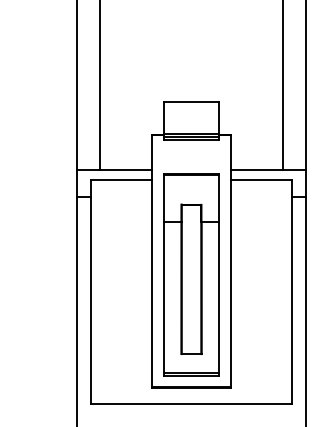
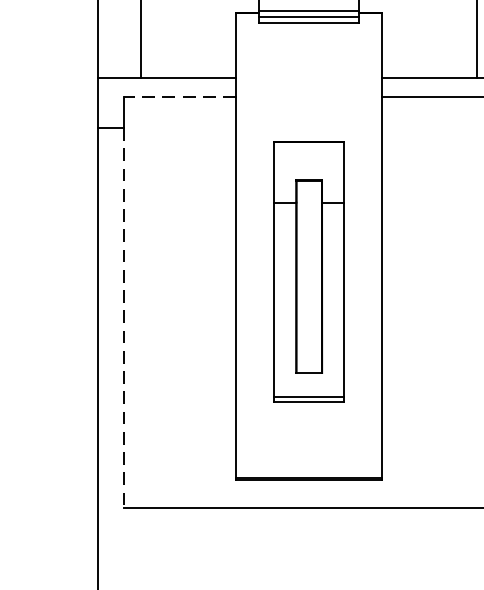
line: (120, 180) -> (178, 97), solid -> dashed
part: (191, 274) -> (309, 270), size x0.7
line: (90, 300) -> (123, 318), solid -> dashed

